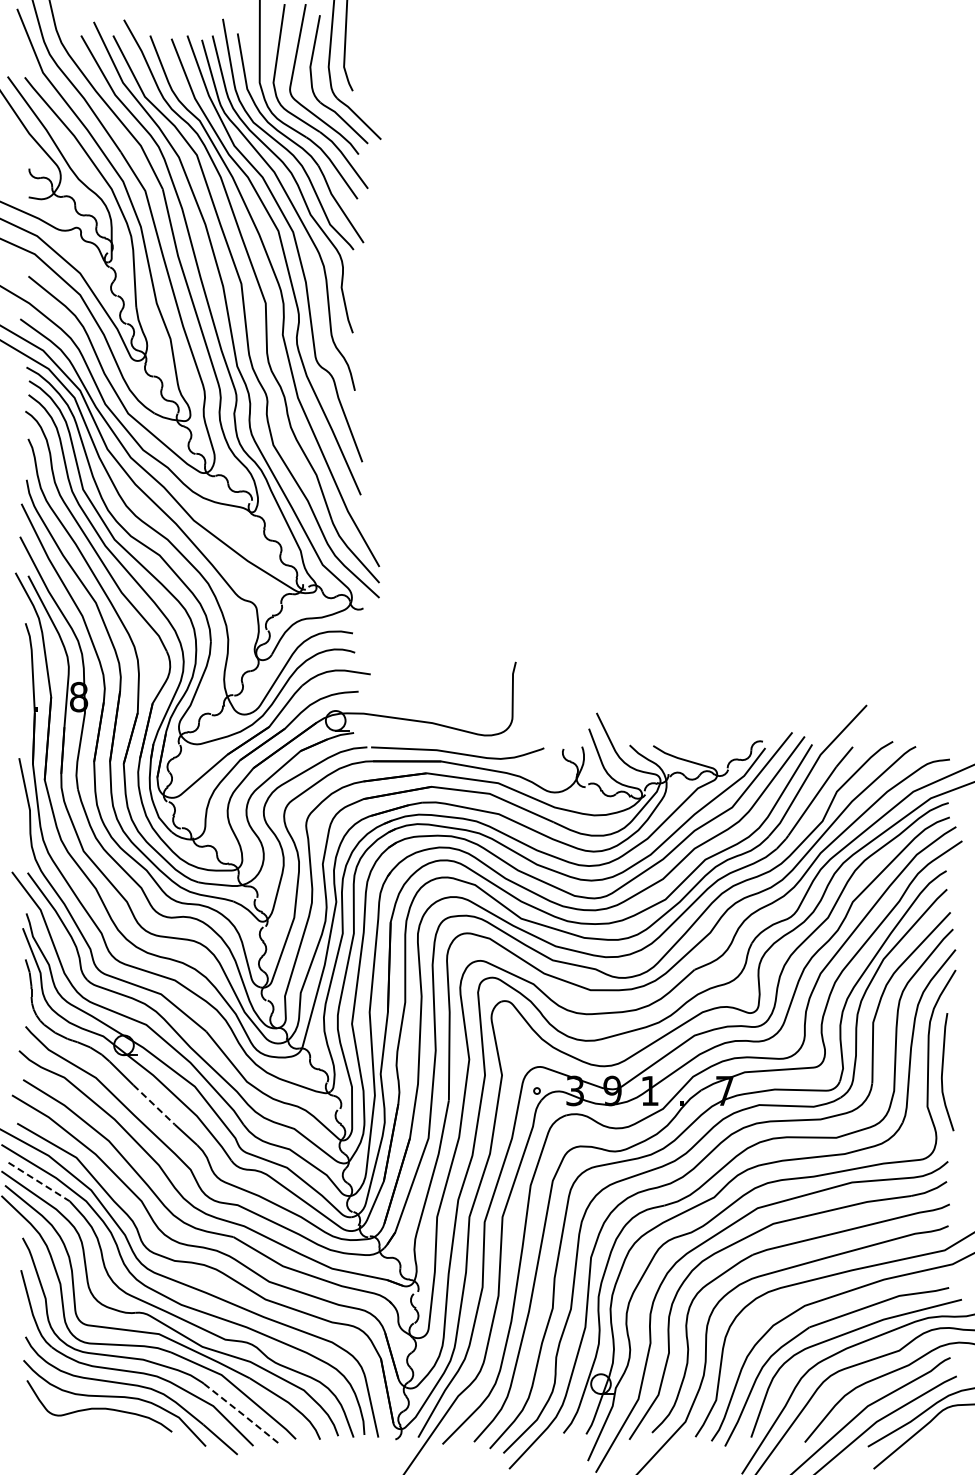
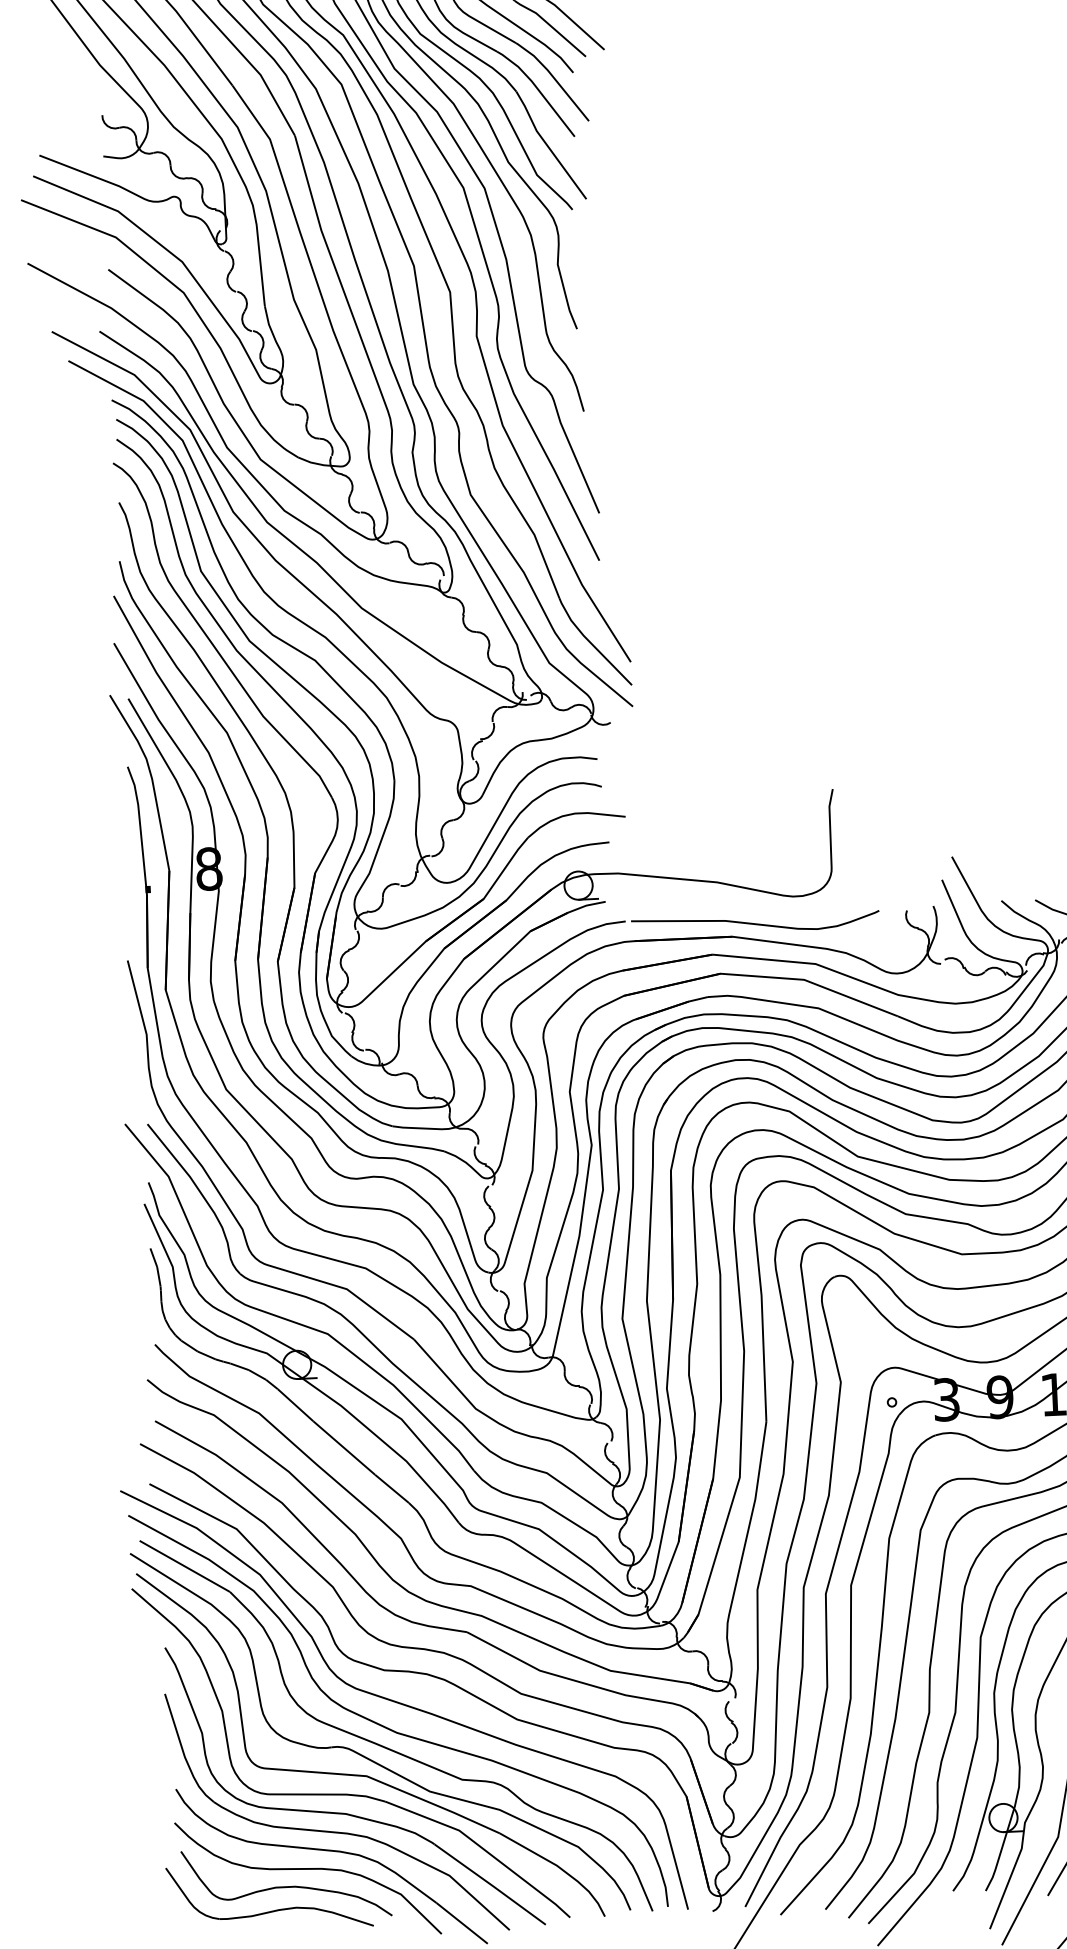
line: (154, 1104) -> (344, 1447), dashed -> solid
line: (39, 1182) -> (185, 1567), dashed -> solid
line: (241, 1413) -> (490, 1884), dashed -> solid
part: (86, 1424) -> (269, 1910), added

